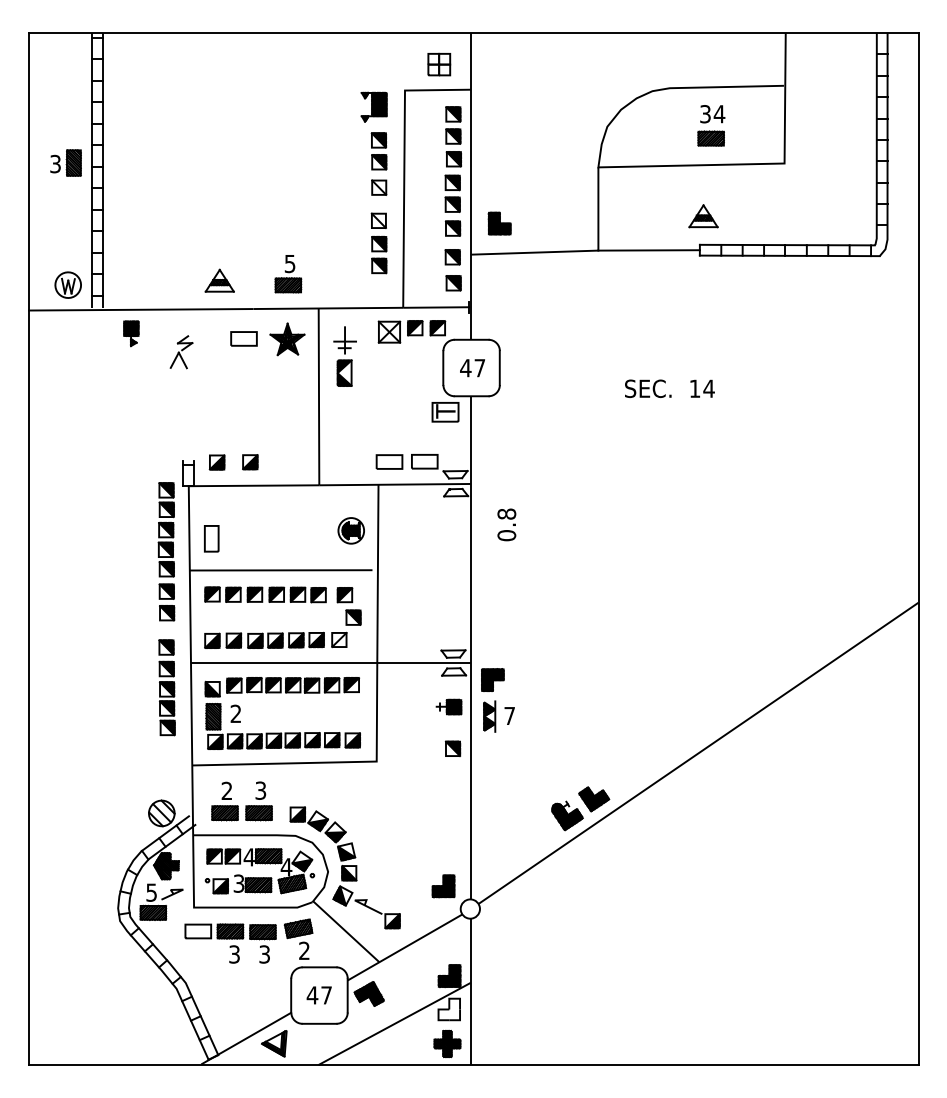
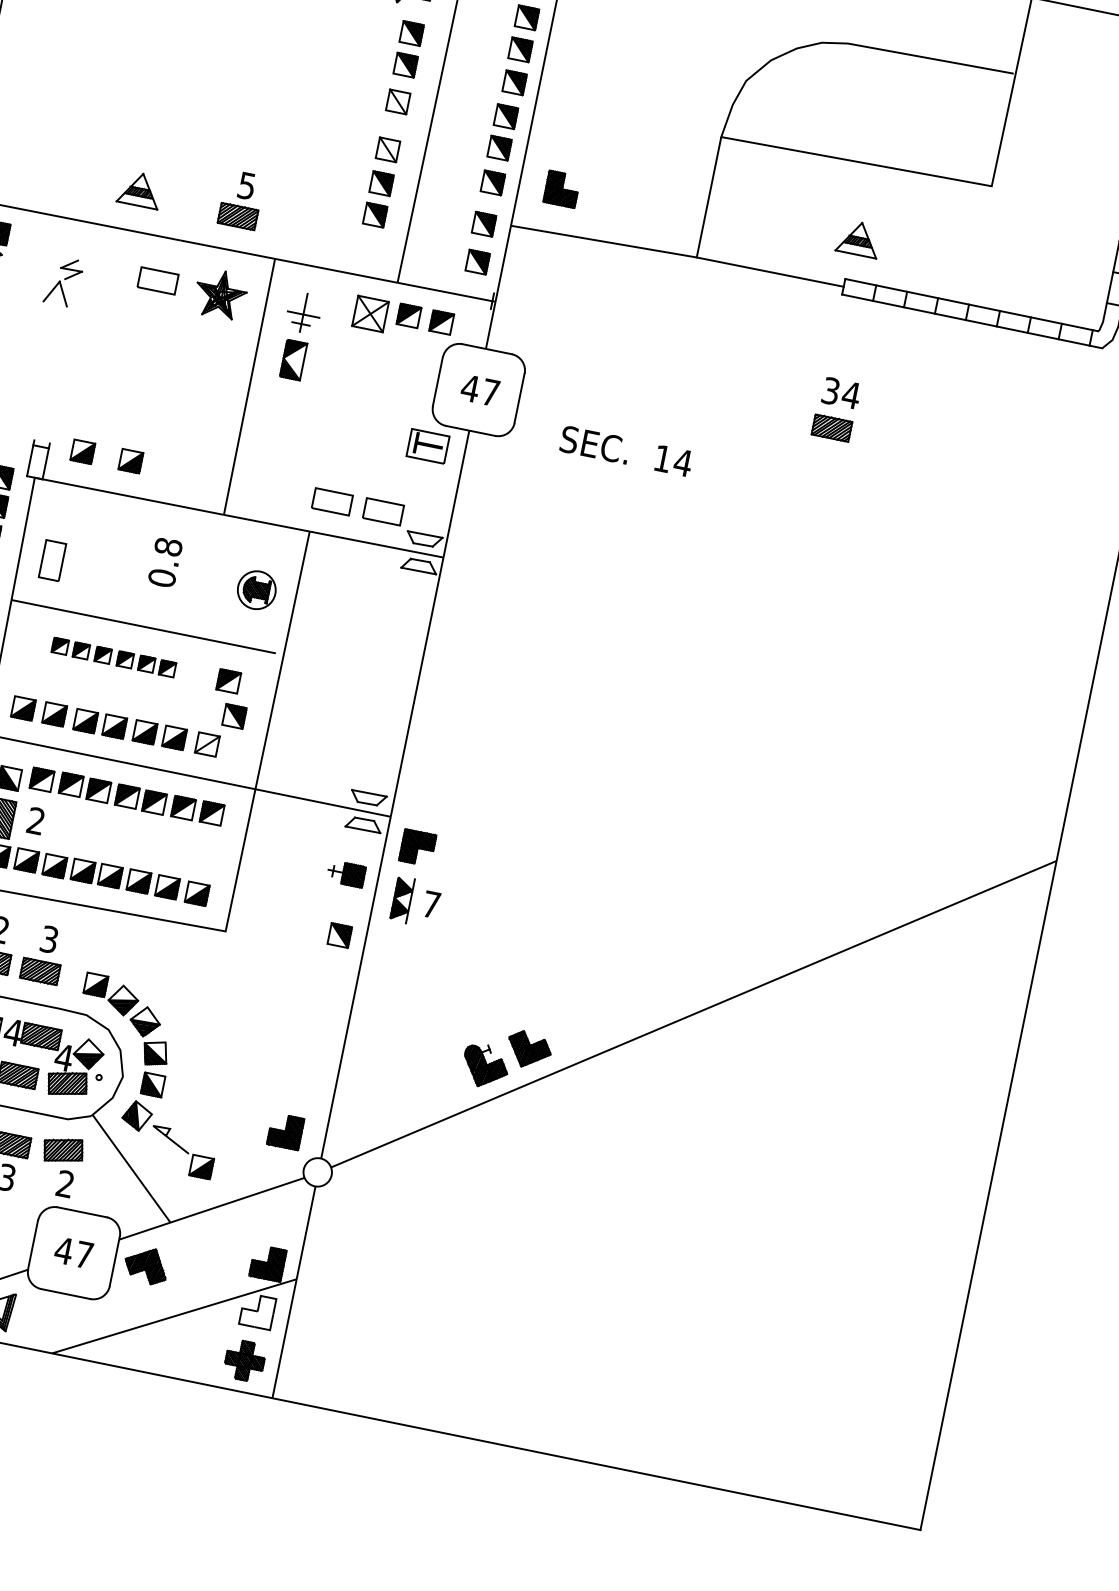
part: (711, 125) -> (836, 409), moved
text: (669, 388) -> (625, 450), moved
text: (506, 524) -> (164, 561), moved
part: (265, 594) -> (113, 657), size x0.7

